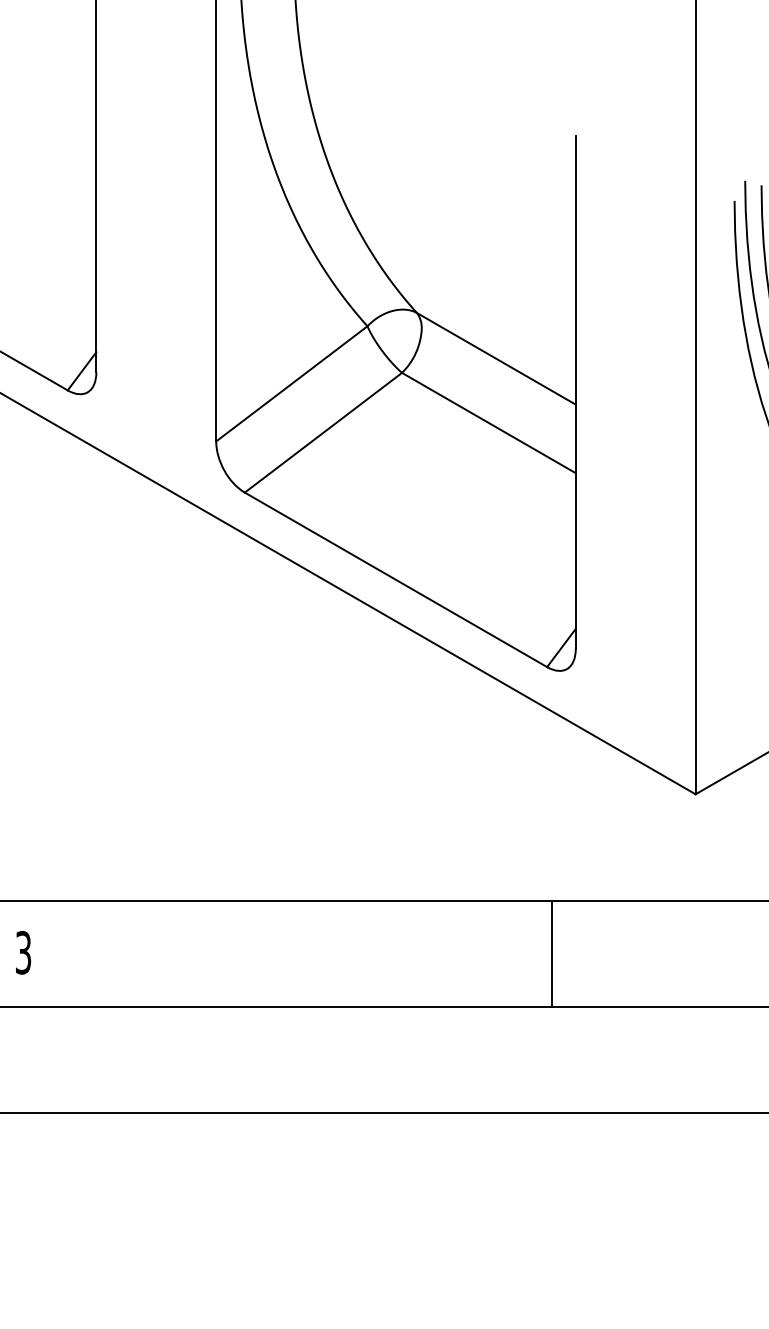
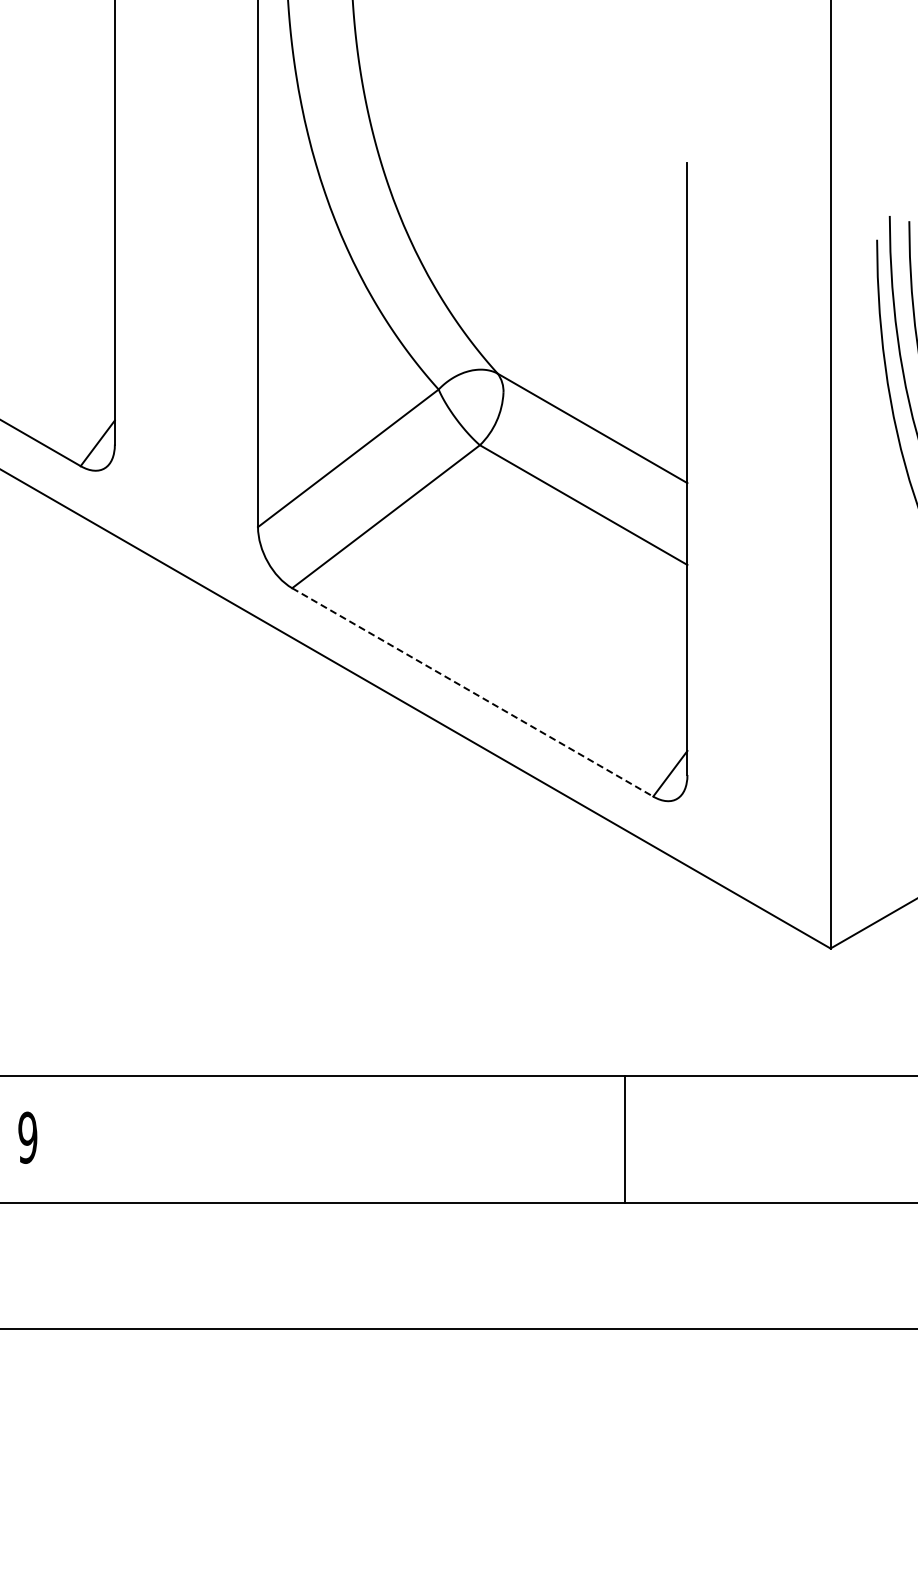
line: (396, 579) -> (473, 692), solid -> dashed
text: (23, 952) -> (27, 1137), 3 -> 9
line: (552, 954) -> (625, 1139), moved

